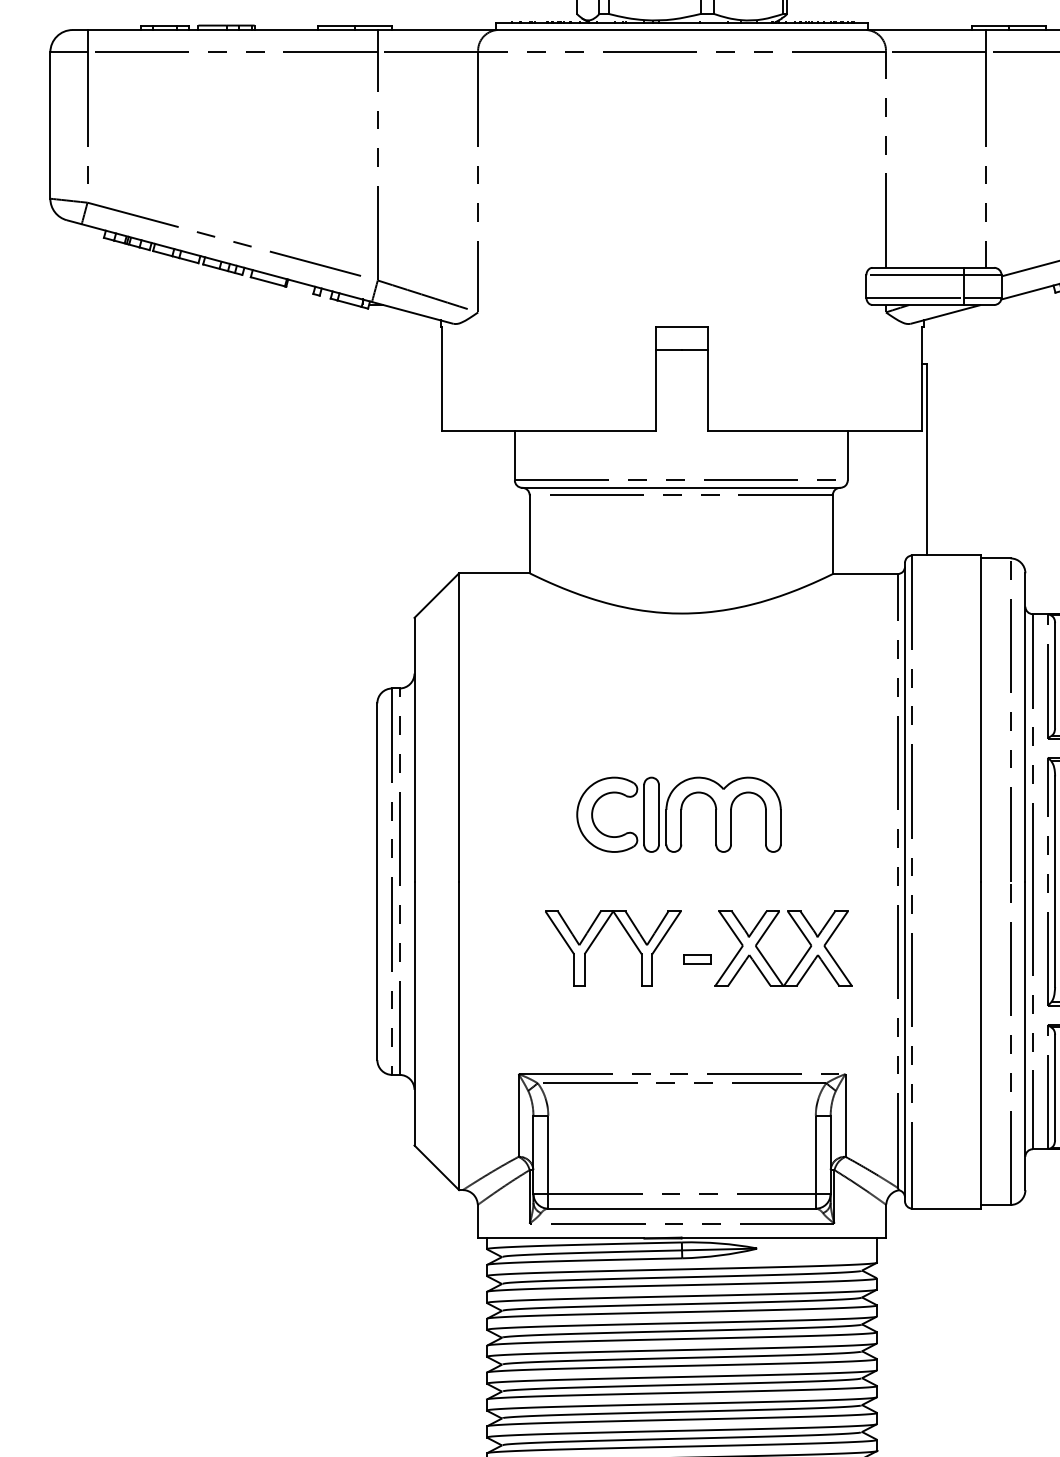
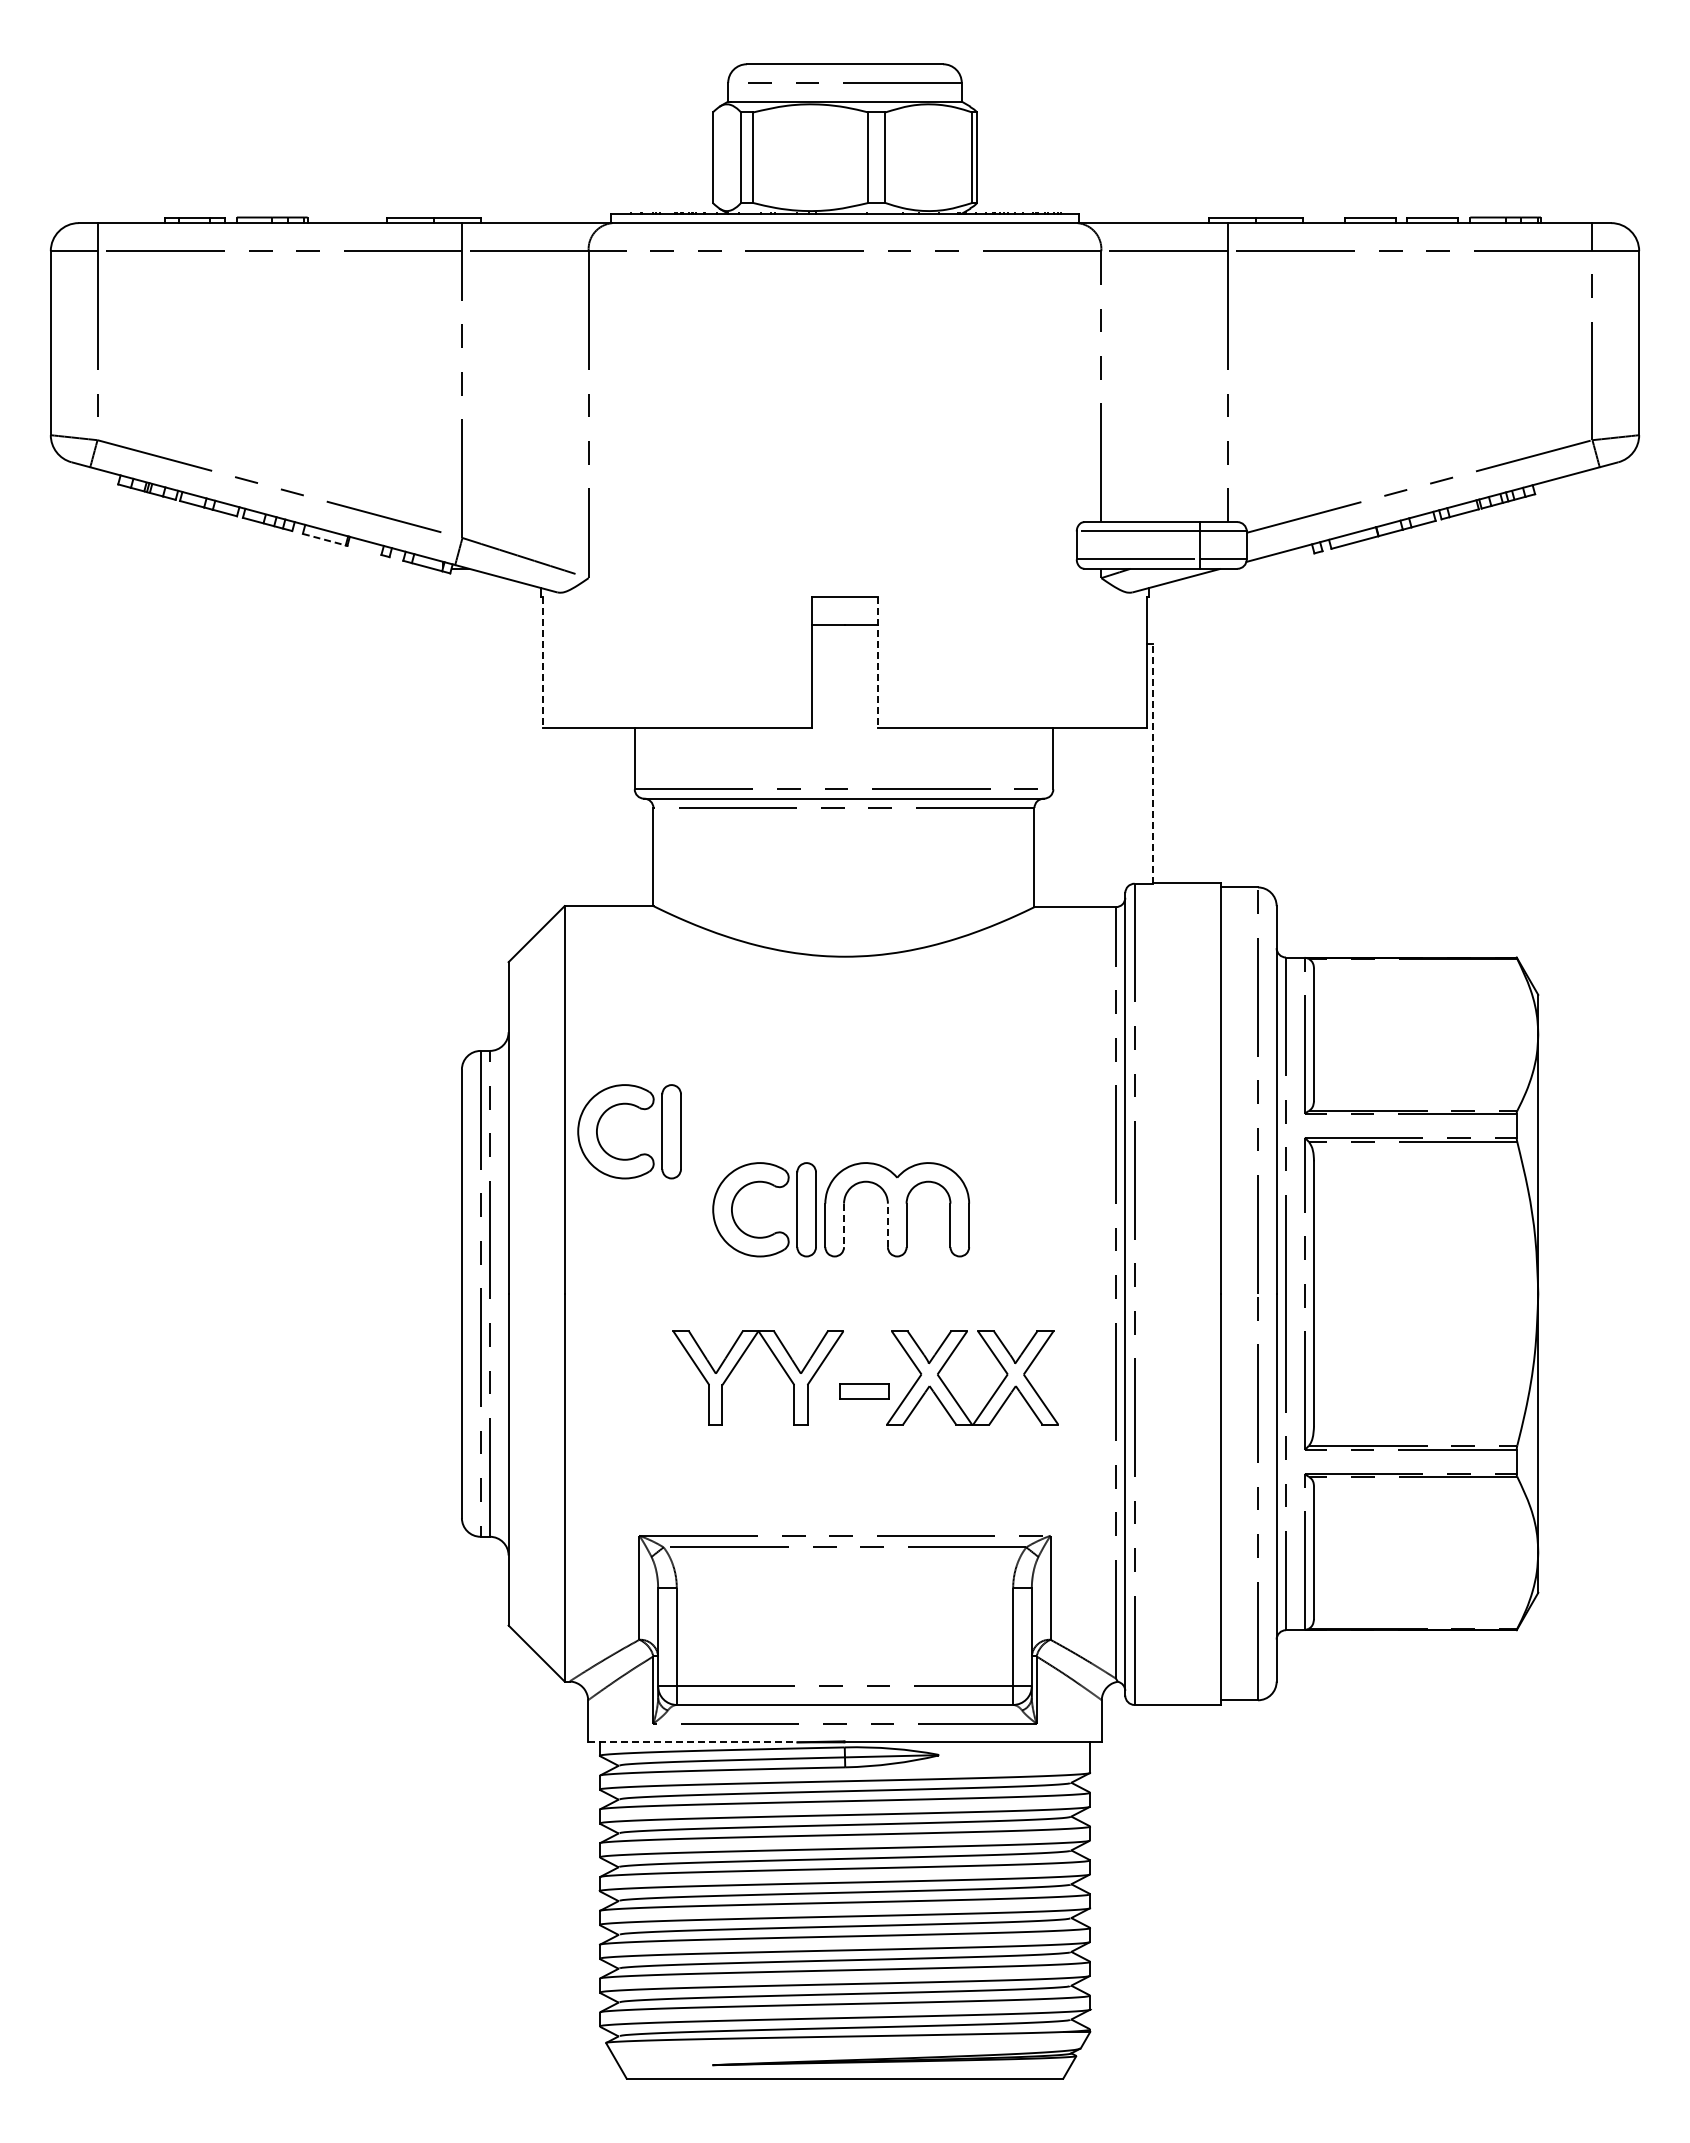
line: (268, 281) -> (324, 539), solid -> dashed
line: (442, 379) -> (543, 662), solid -> dashed
line: (707, 379) -> (877, 662), solid -> dashed
line: (927, 459) -> (1153, 763), solid -> dashed
part: (519, 735) -> (640, 1109), added
line: (681, 827) -> (844, 1225), solid -> dashed
line: (715, 827) -> (887, 1225), solid -> dashed
part: (697, 959) -> (864, 1391), size x1.4
line: (560, 1238) -> (692, 1742), solid -> dashed

